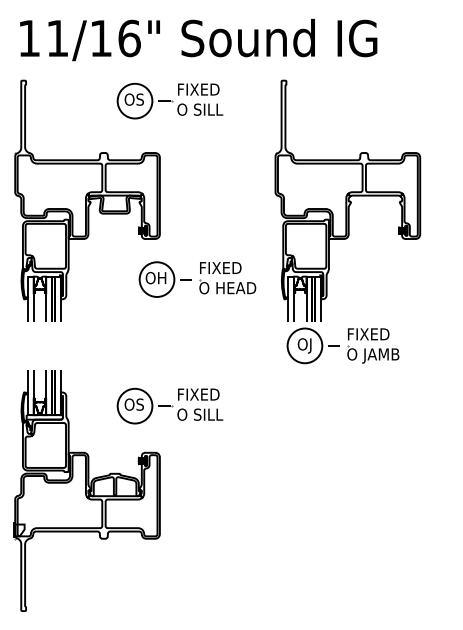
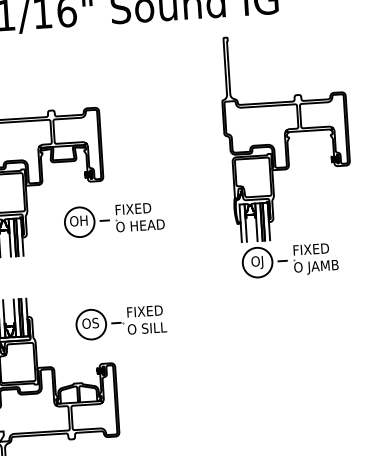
part: (169, 100) -> (104, 62), removed
part: (347, 221) -> (287, 154), moved
part: (197, 279) -> (114, 219), moved

